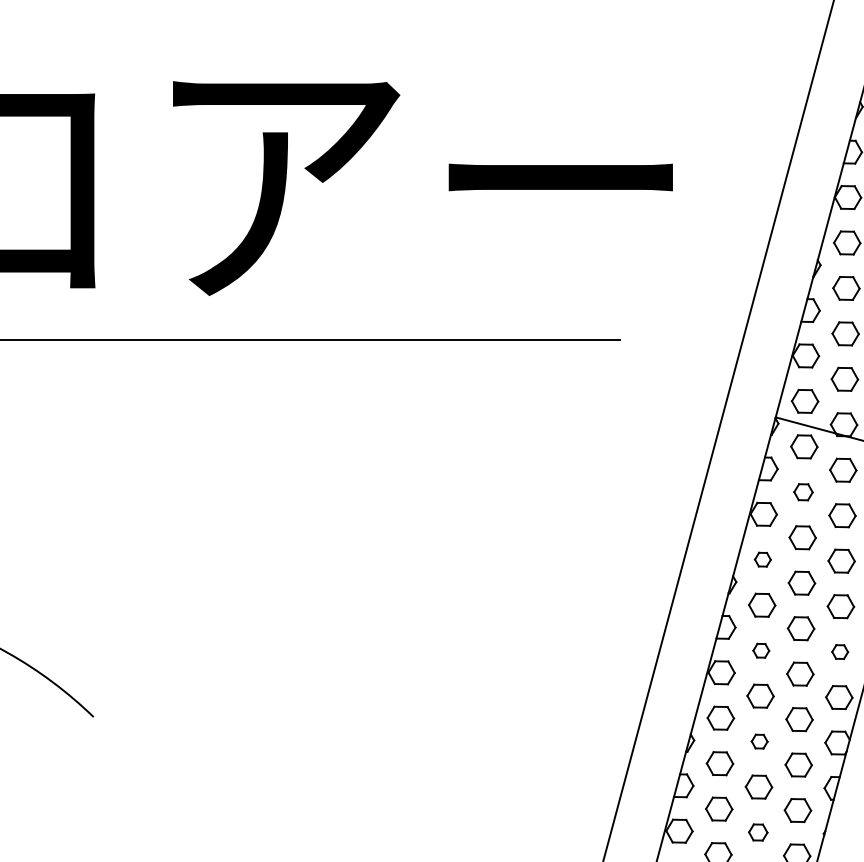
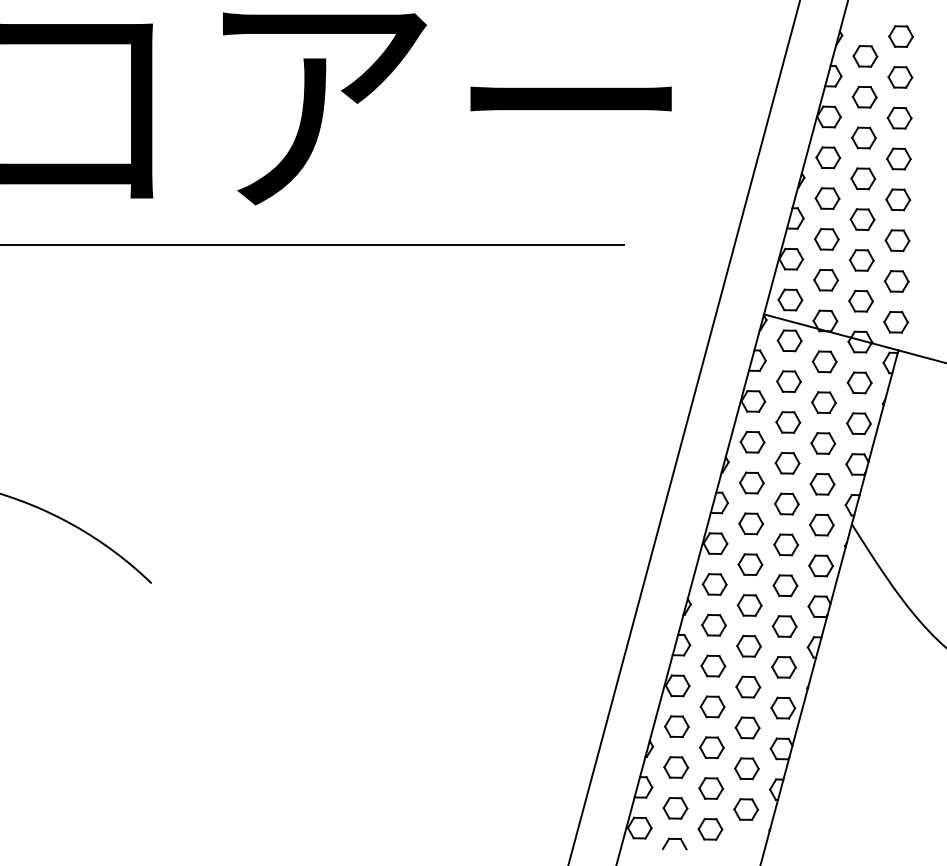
part: (802, 492) -> (788, 381), size x1.43
part: (762, 558) -> (752, 441), size x1.67
part: (760, 650) -> (750, 523), size x1.67
part: (839, 651) -> (821, 524), size x1.67
part: (759, 741) -> (749, 605), size x1.67
part: (758, 831) -> (748, 686), size x1.43

